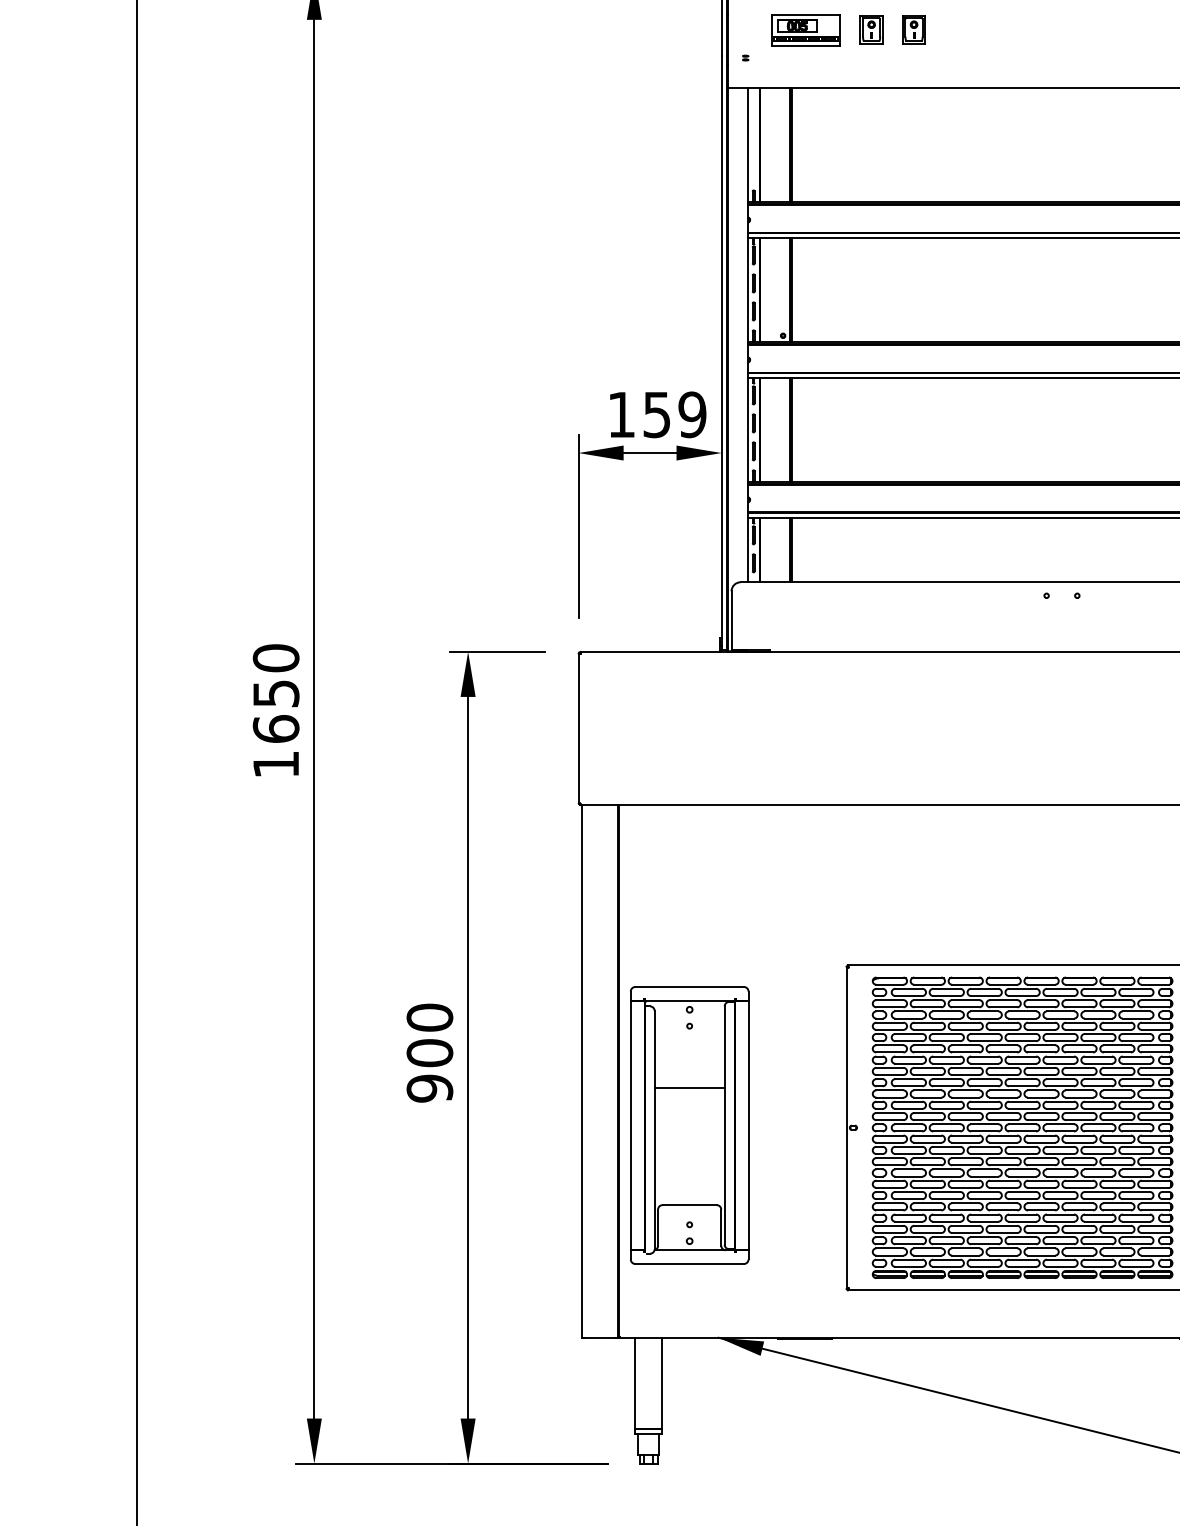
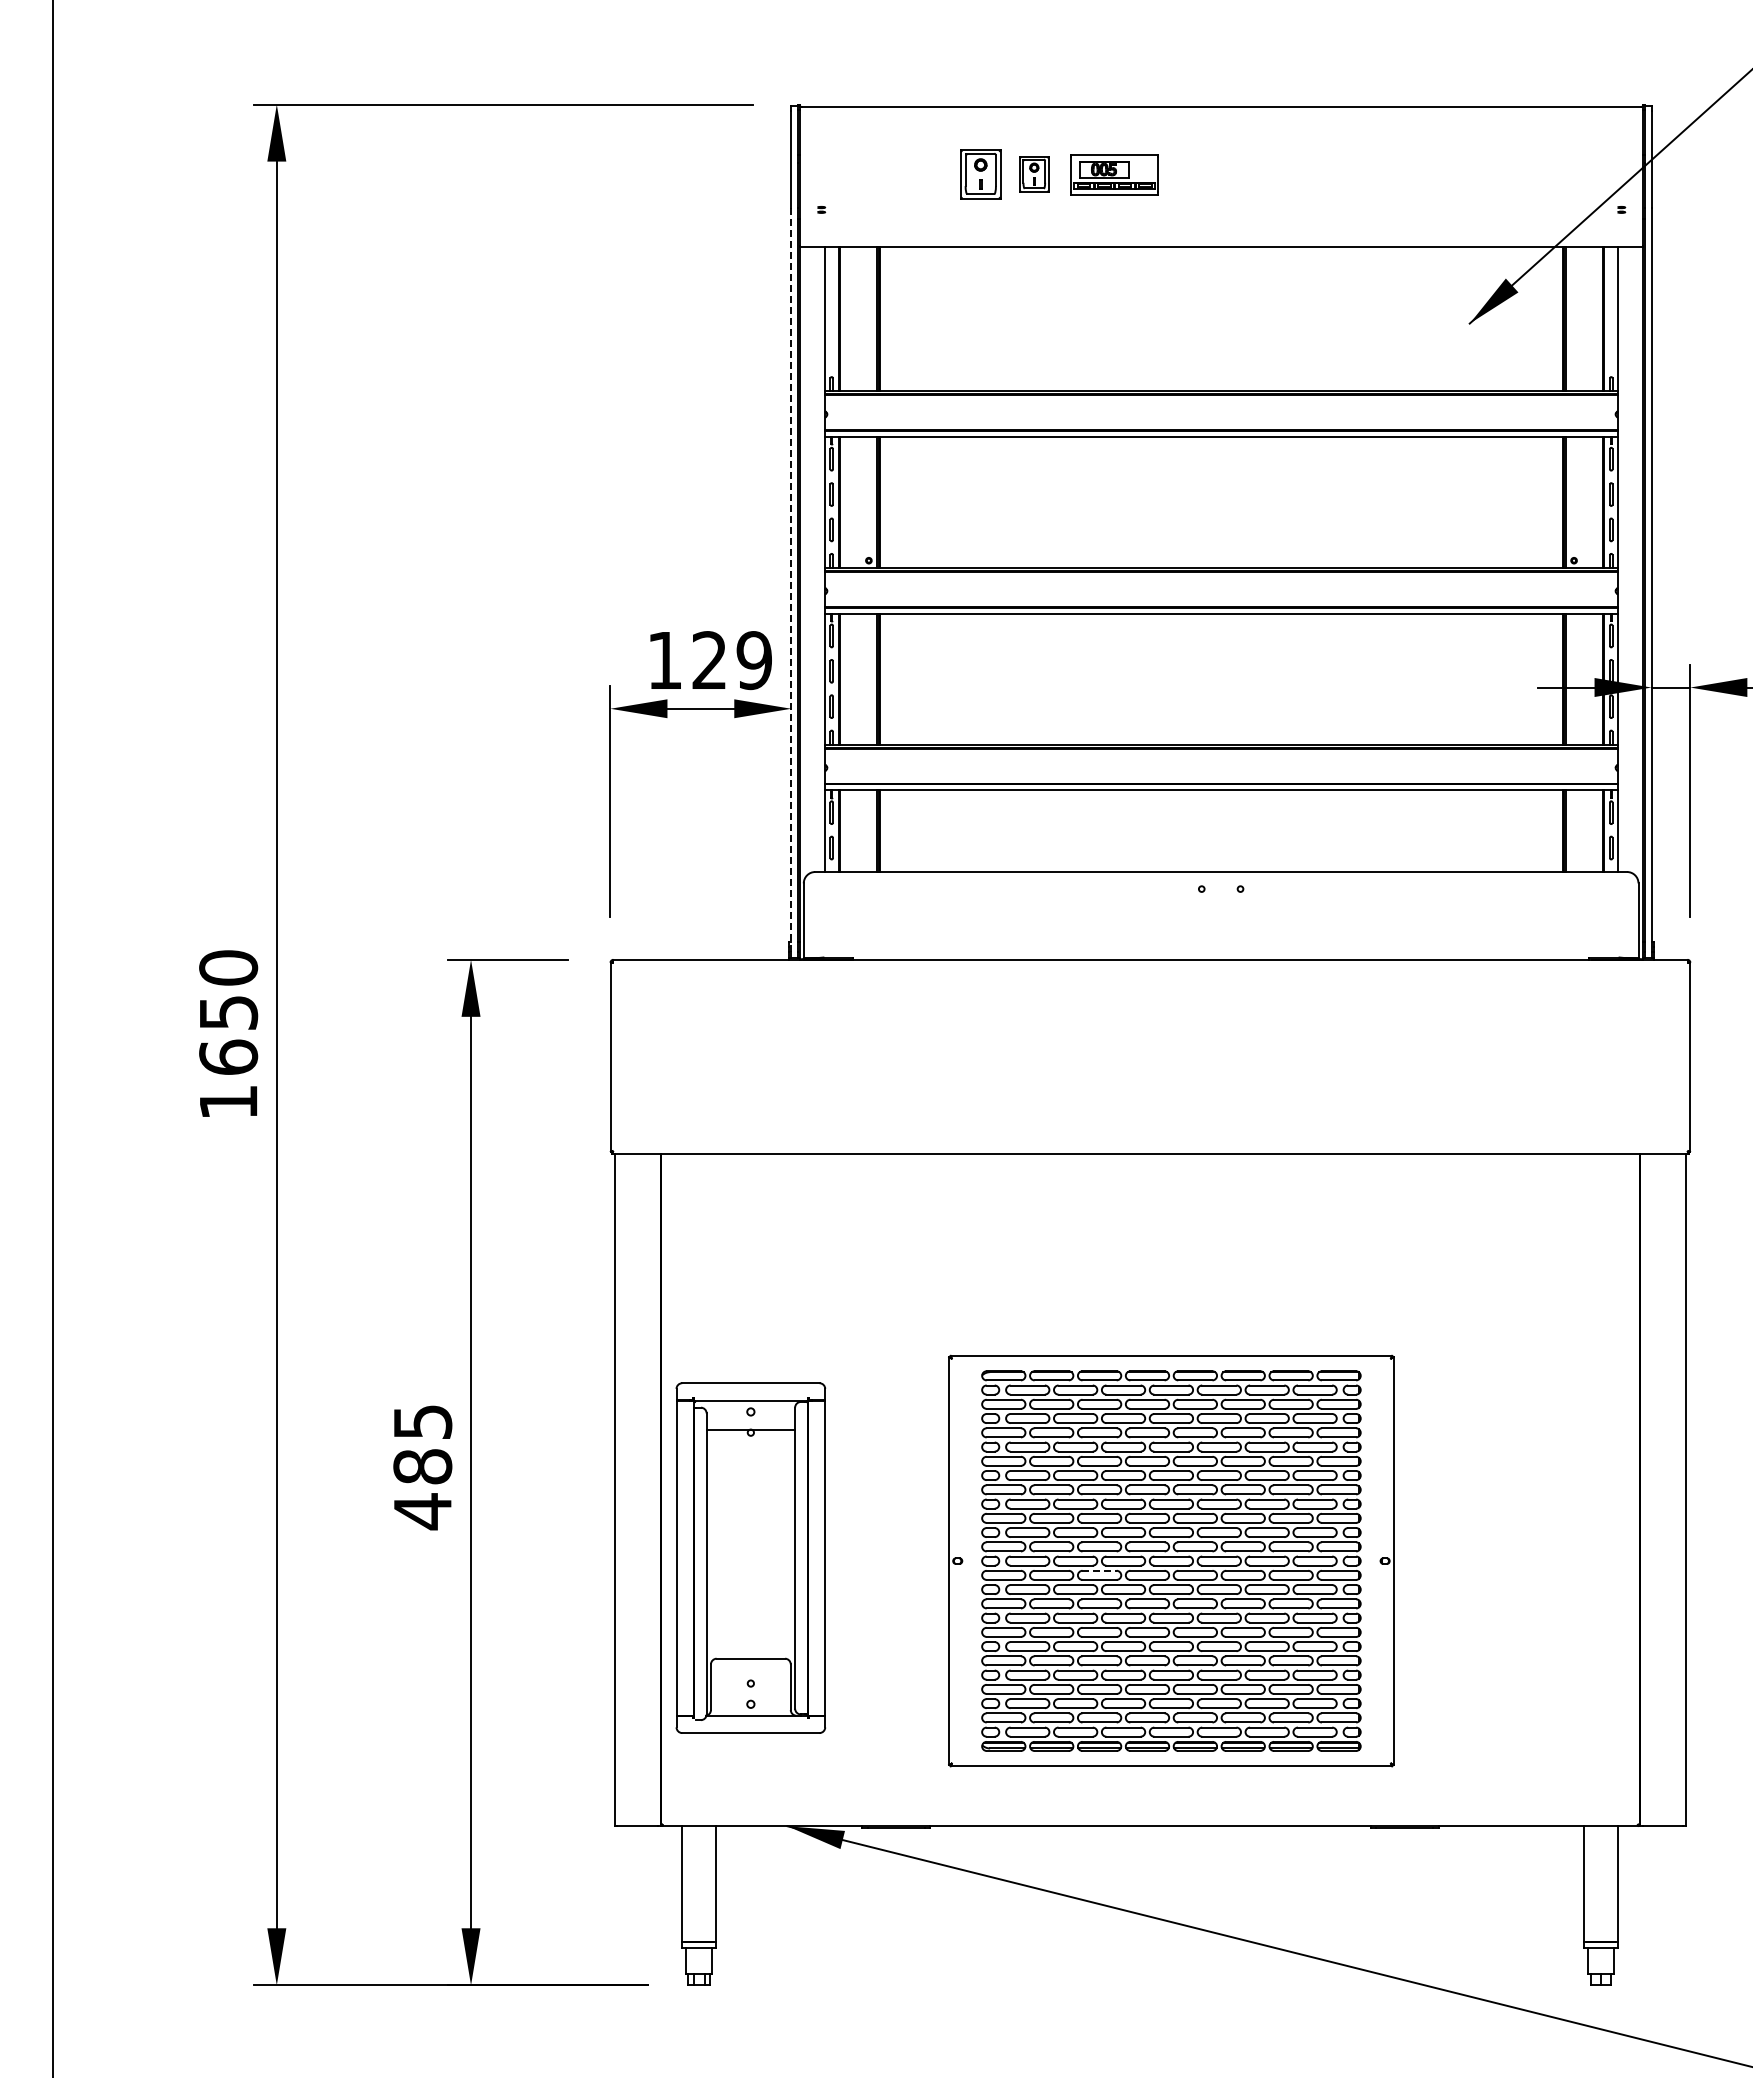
part: (805, 30) -> (1114, 174), moved
part: (871, 30) -> (980, 174), size x1.4
line: (721, 351) -> (791, 580), solid -> dashed
text: (656, 414) -> (709, 660), 159 -> 129
text: (429, 1053) -> (422, 1467), 900 -> 485
line: (689, 1087) -> (750, 1430), moved
line: (966, 1135) -> (1100, 1570), solid -> dashed

